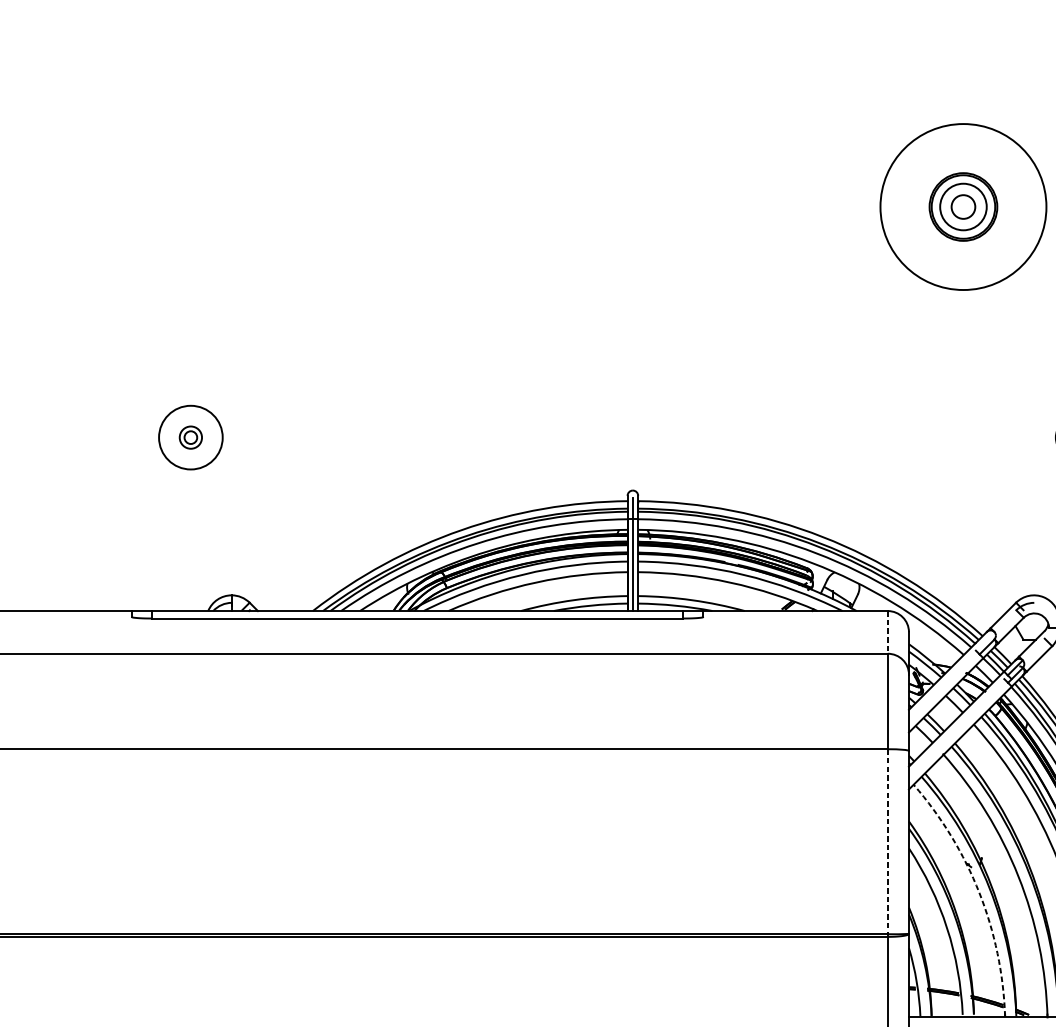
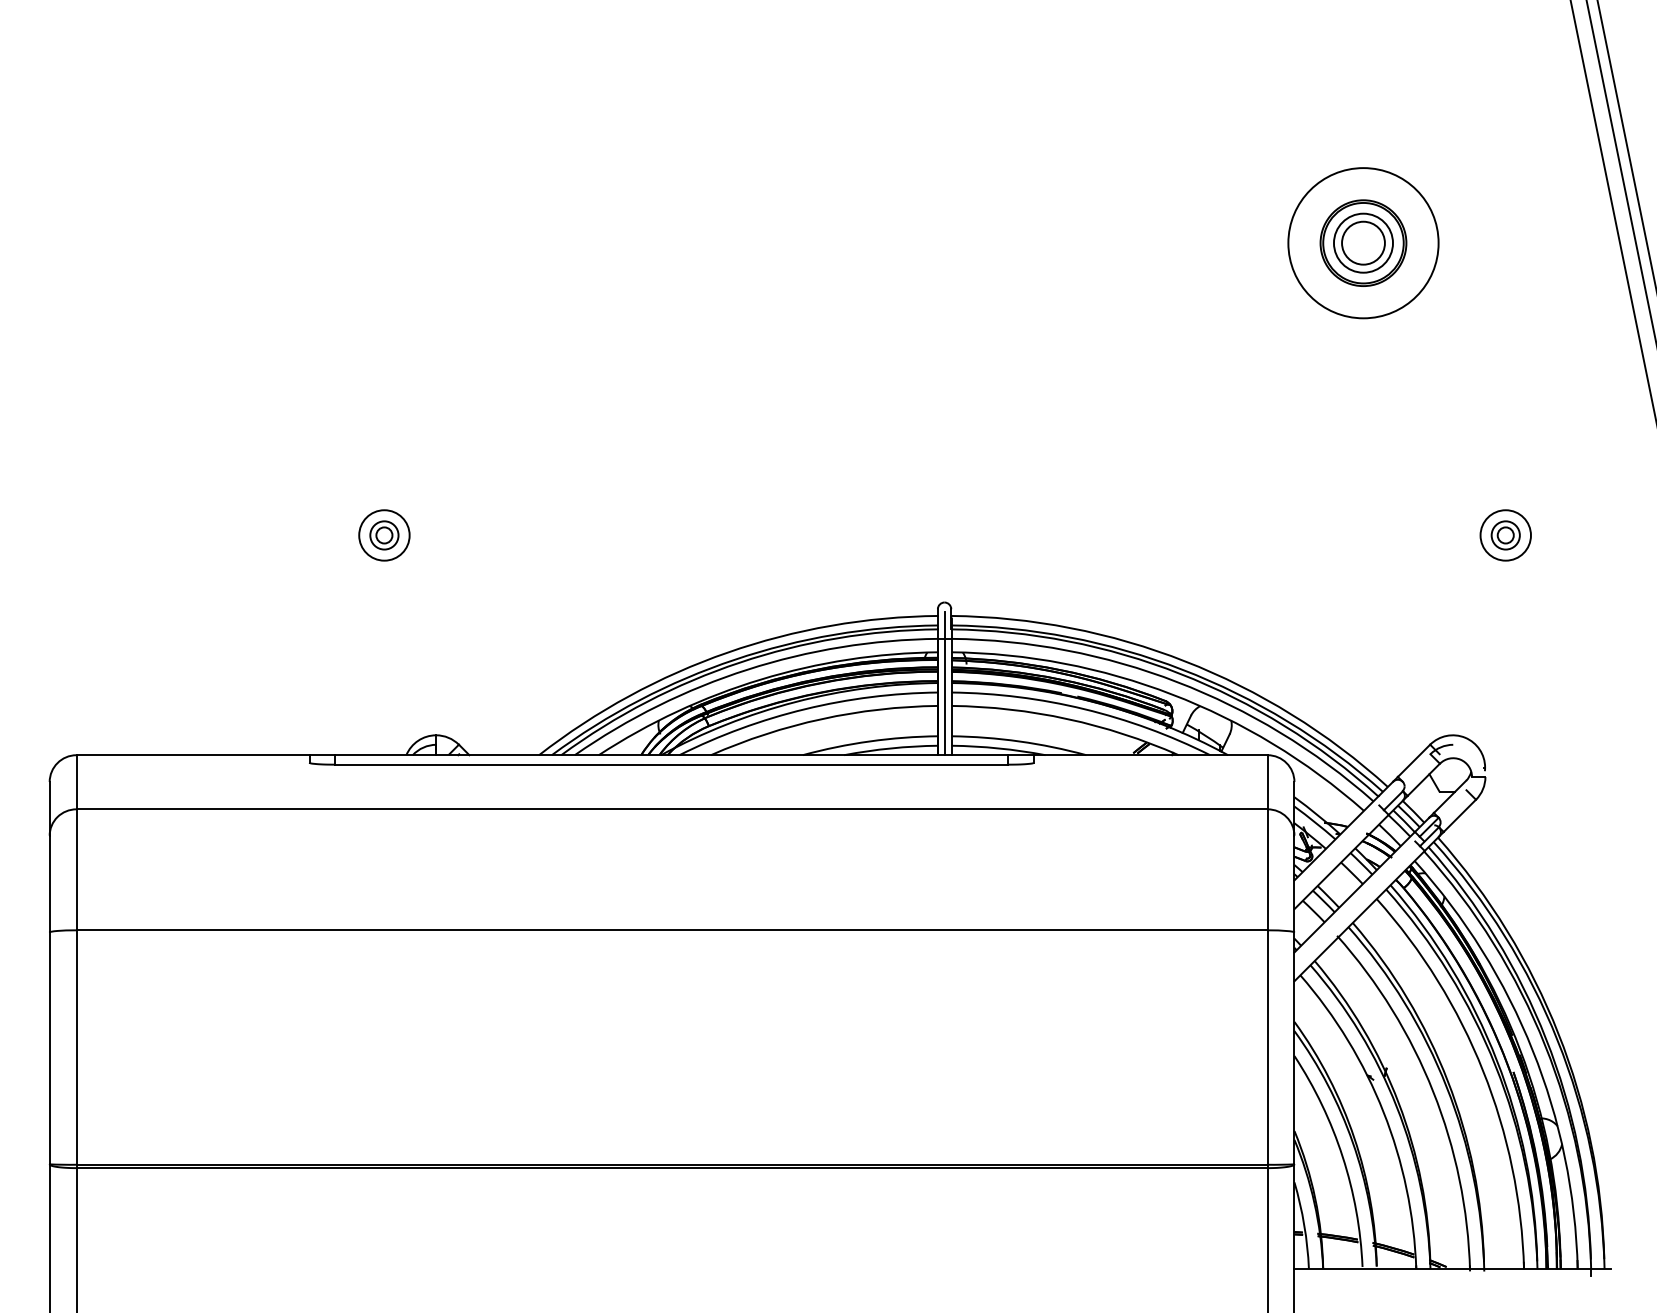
circle: (963, 206) -> (1363, 242), size x1.43
circle: (963, 207) -> (1363, 243), size x0.71
circle: (190, 437) -> (384, 535), size x0.62
line: (887, 632) -> (1267, 782), dashed -> solid
line: (887, 842) -> (1267, 1048), dashed -> solid
arc: (979, 892) -> (1383, 1112), dashed -> solid

